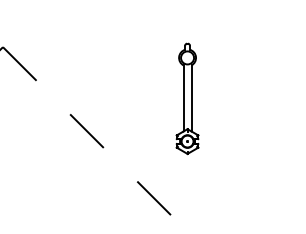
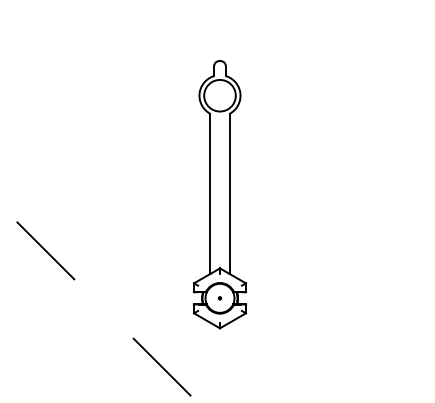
part: (187, 98) -> (219, 194), size x1.4

